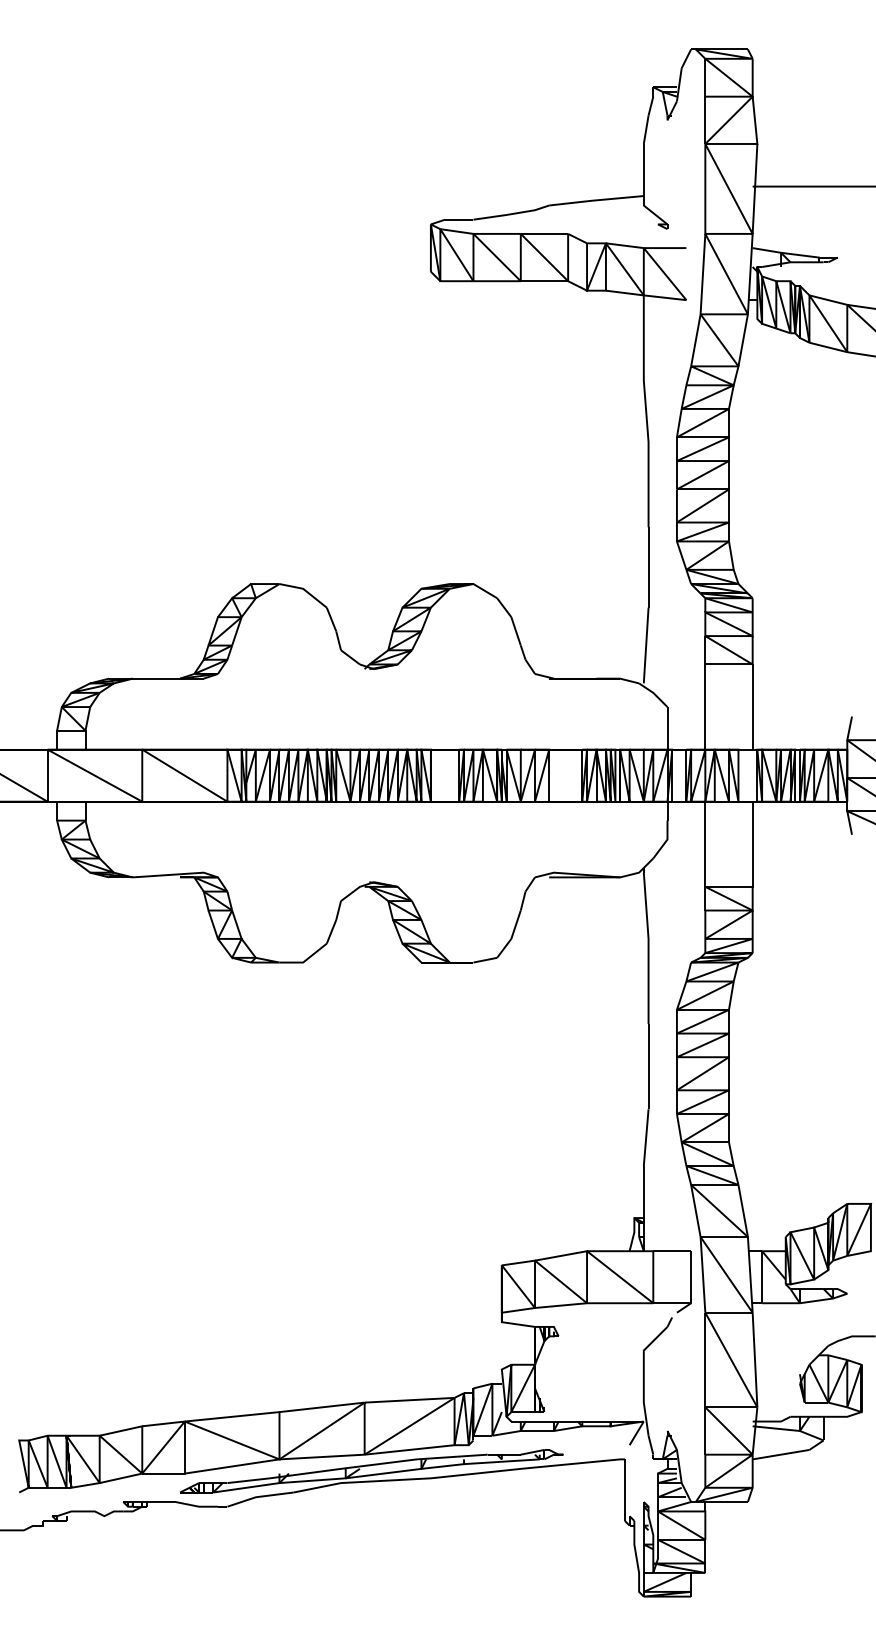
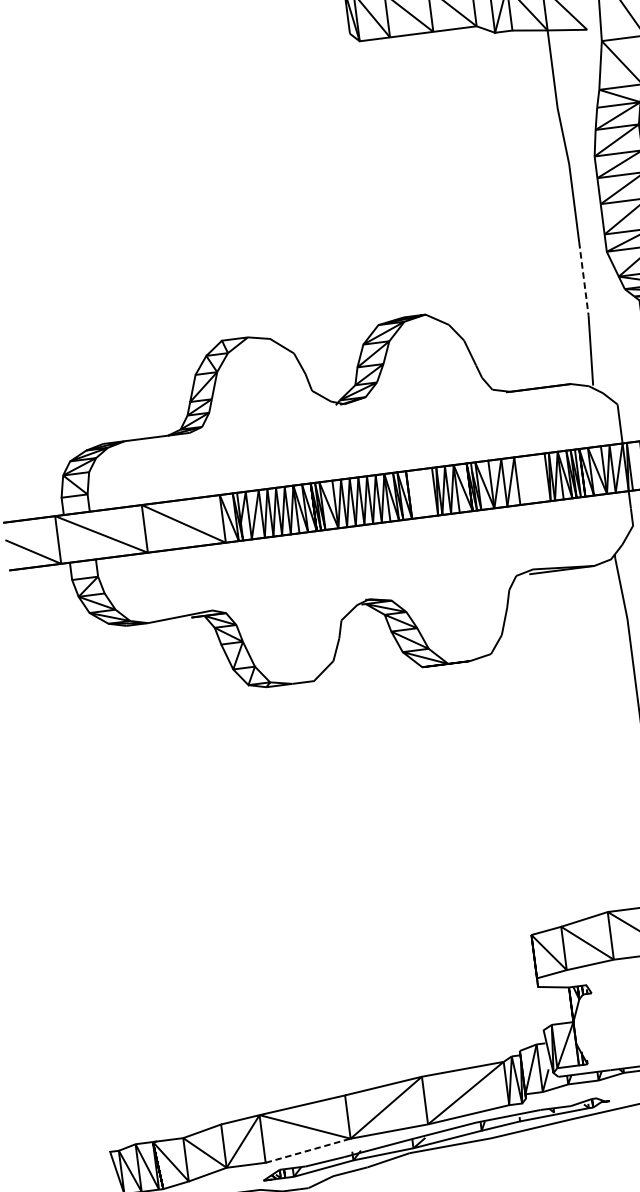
line: (648, 567) -> (583, 278), solid -> dashed
line: (232, 1466) -> (308, 1150), solid -> dashed

